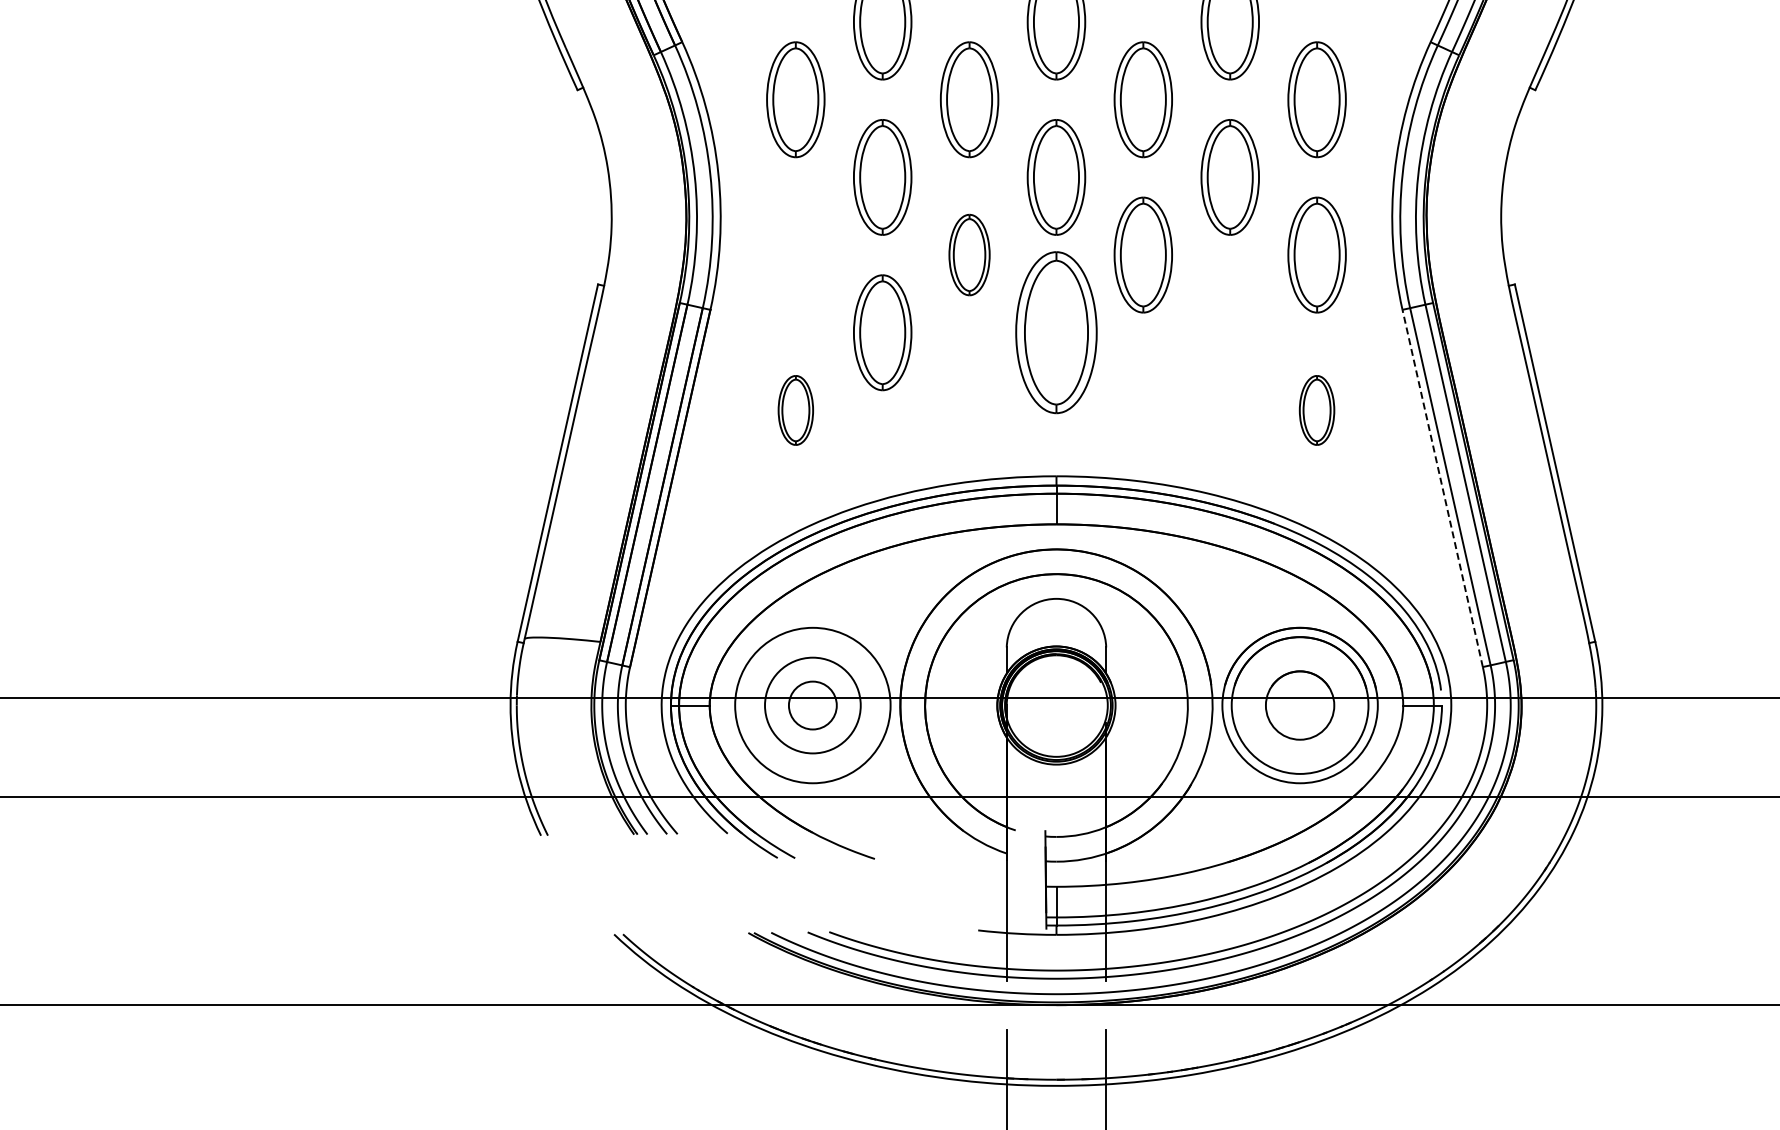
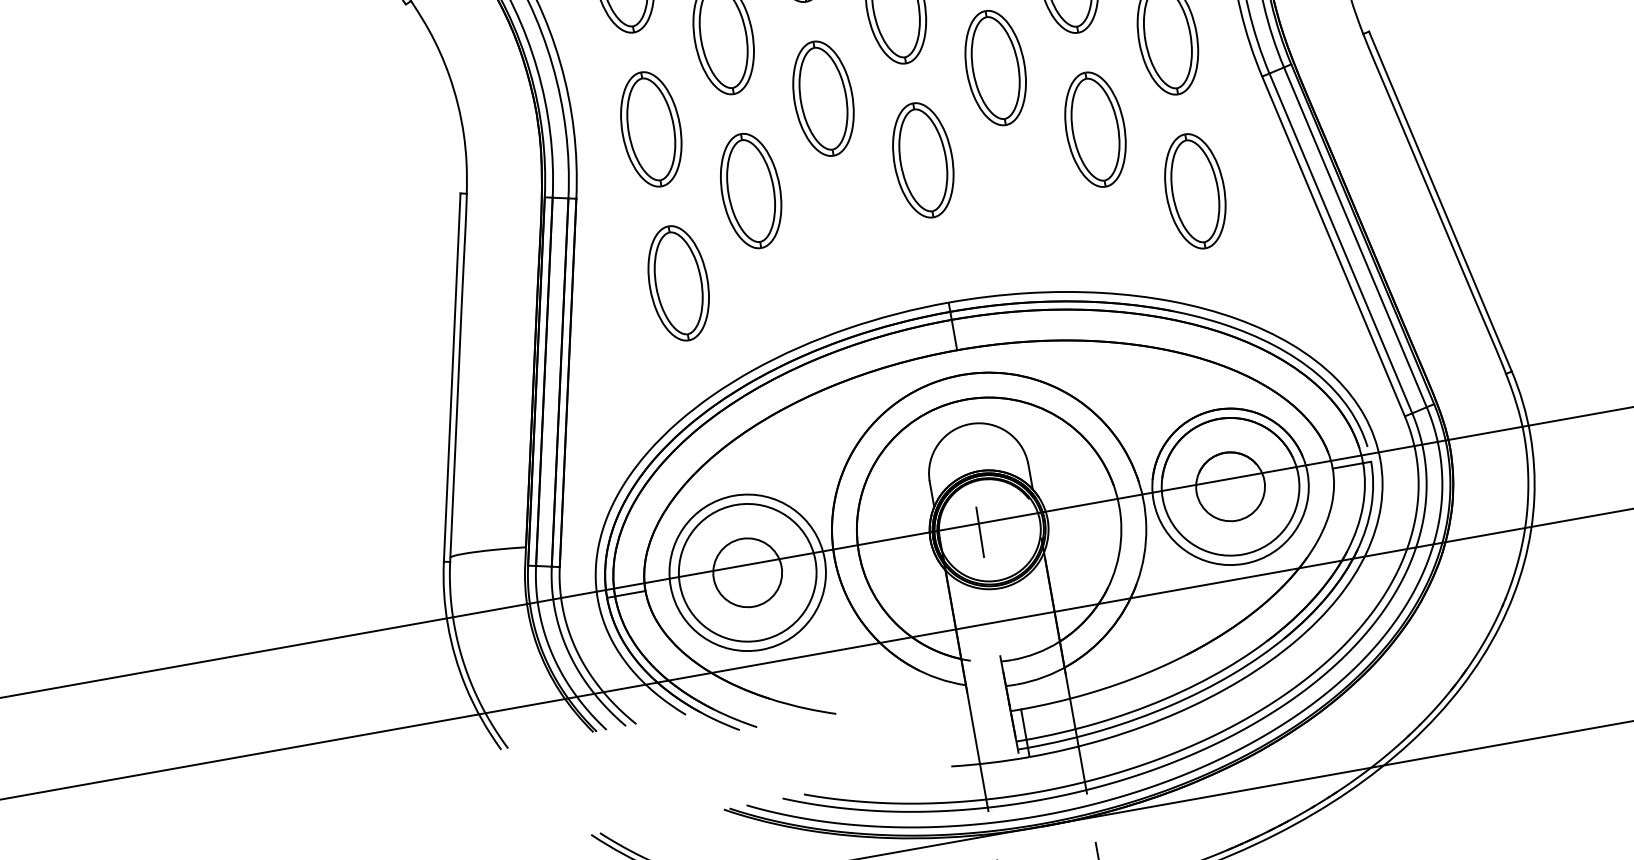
part: (795, 254) -> (650, 128), added
part: (969, 254) -> (823, 98), size x1.43
part: (1056, 332) -> (923, 160), size x0.71
part: (1229, 332) -> (1094, 129), added
part: (795, 410) -> (678, 283), size x1.67
part: (1316, 410) -> (1194, 191), size x1.67
line: (1442, 487) -> (1333, 245), dashed -> solid
circle: (812, 705) -> (747, 572), size x1.43
circle: (812, 705) -> (747, 572), size x1.43
line: (1046, 706) -> (979, 532), added

